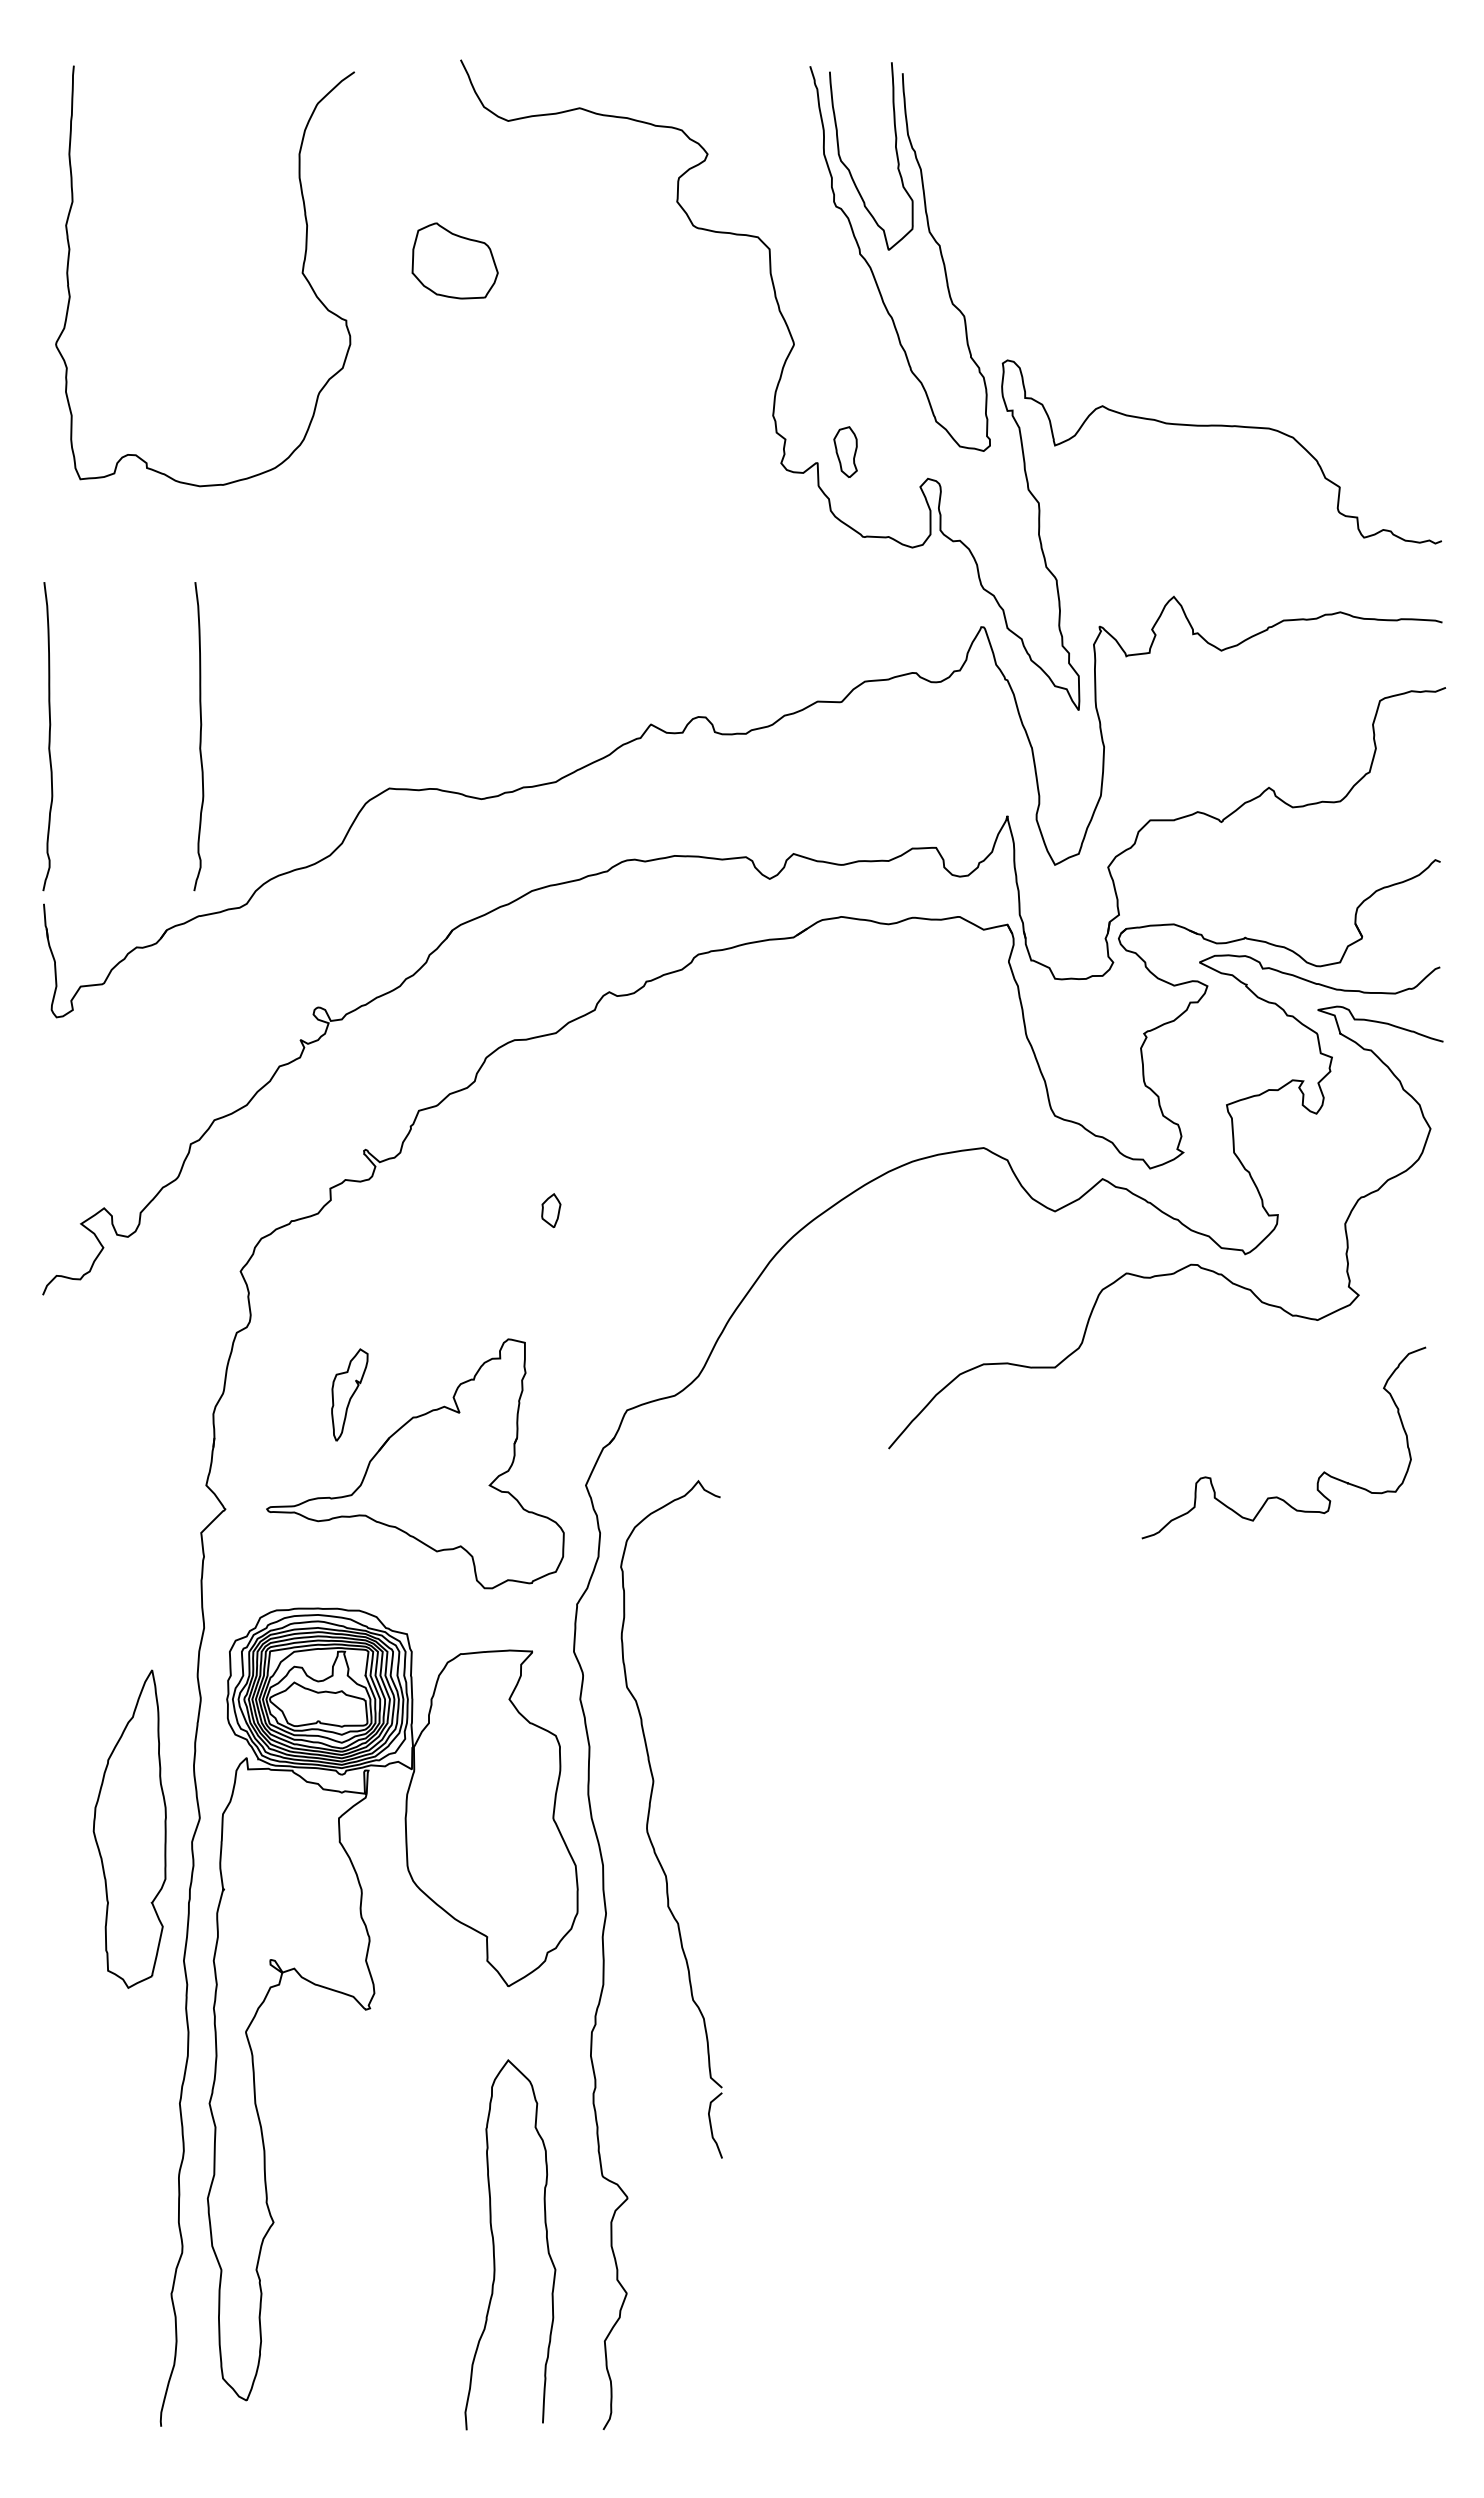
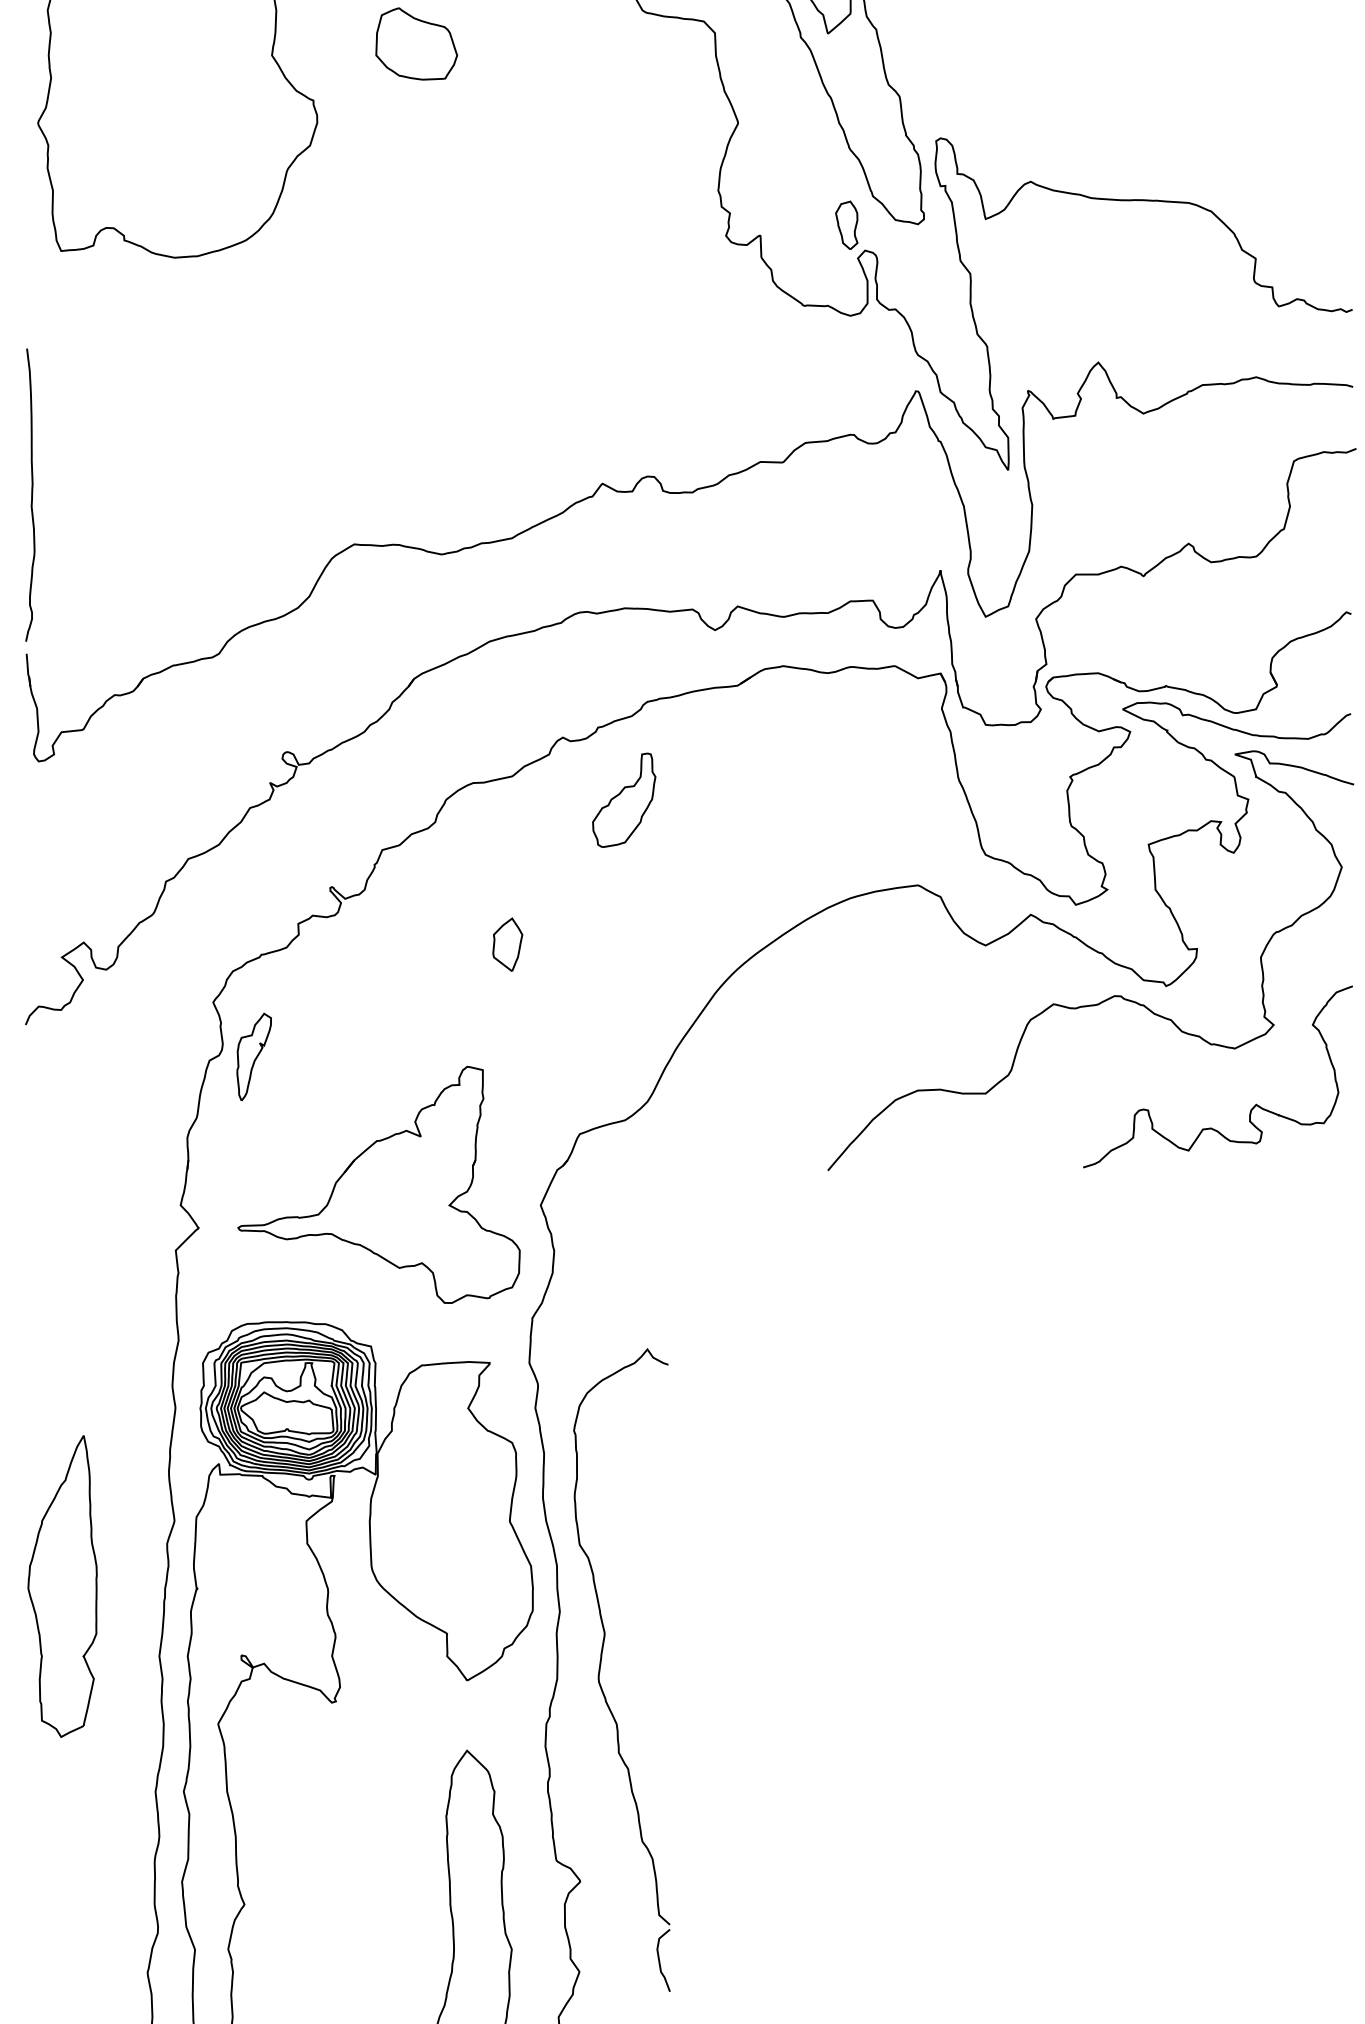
part: (845, 451) -> (846, 224), moved
curve: (199, 736) -> (174, 495), removed
part: (673, 1058) -> (623, 800), added
part: (551, 1210) -> (508, 944), size x1.67
part: (349, 1394) -> (253, 1056), moved
curve: (1322, 1472) -> (1254, 1104), moved
part: (649, 1817) -> (601, 1668), moved
part: (129, 1828) -> (62, 1585), moved

